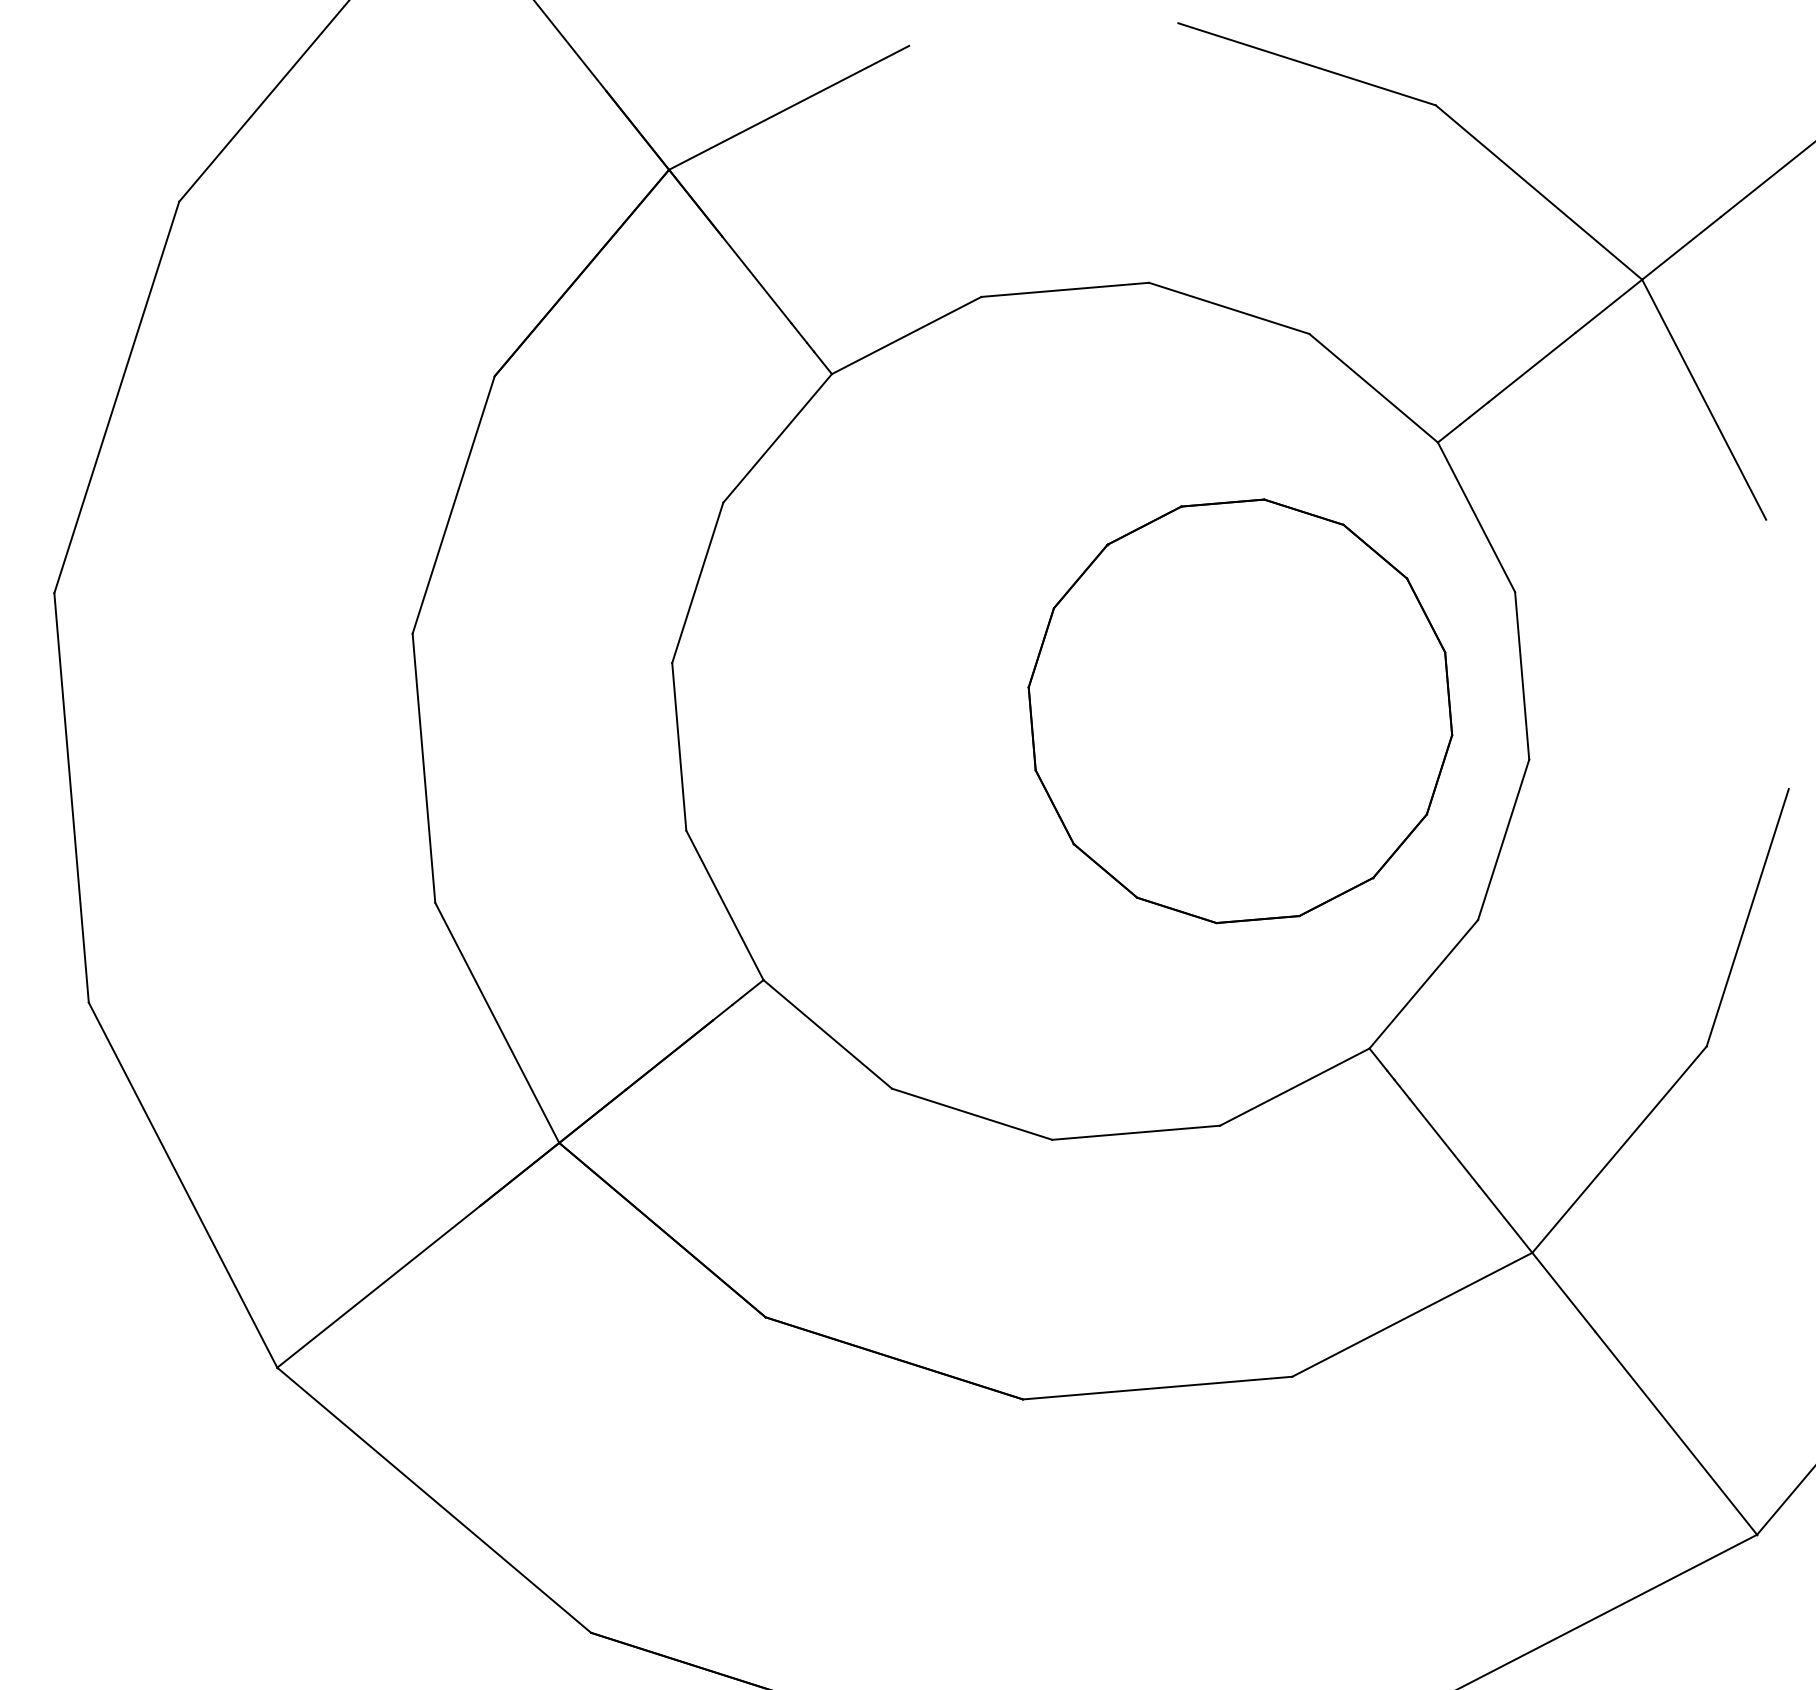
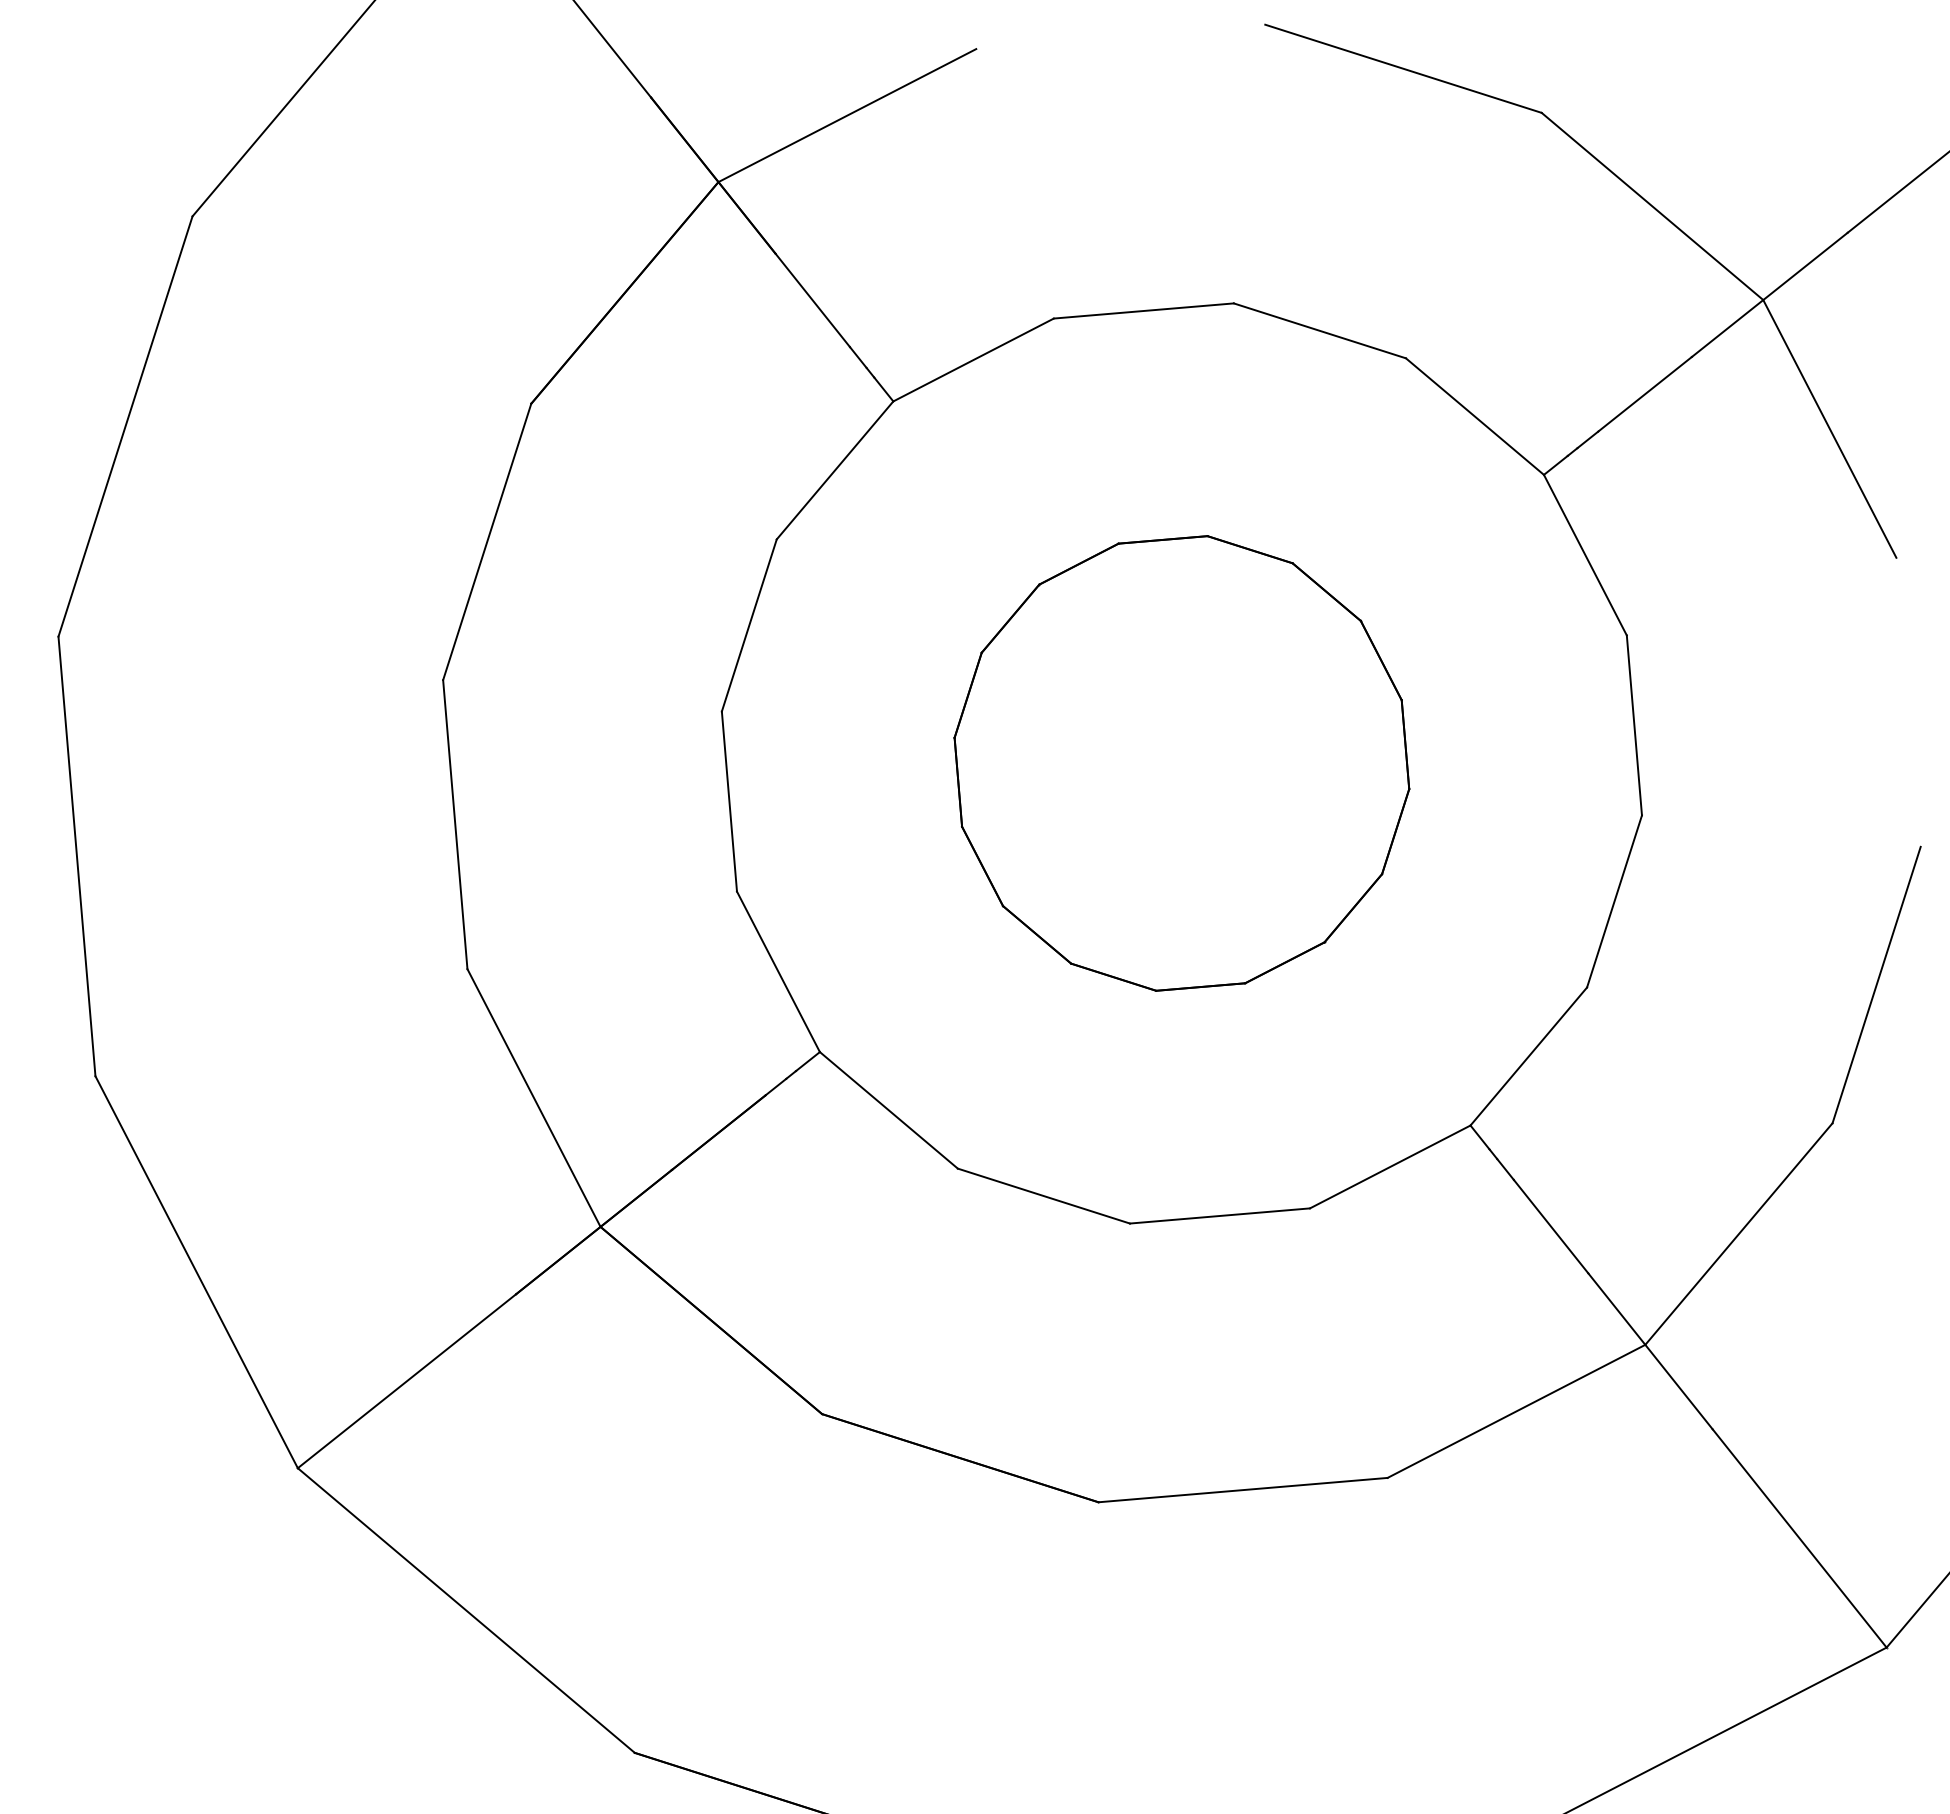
part: (1240, 711) -> (1181, 763), moved

